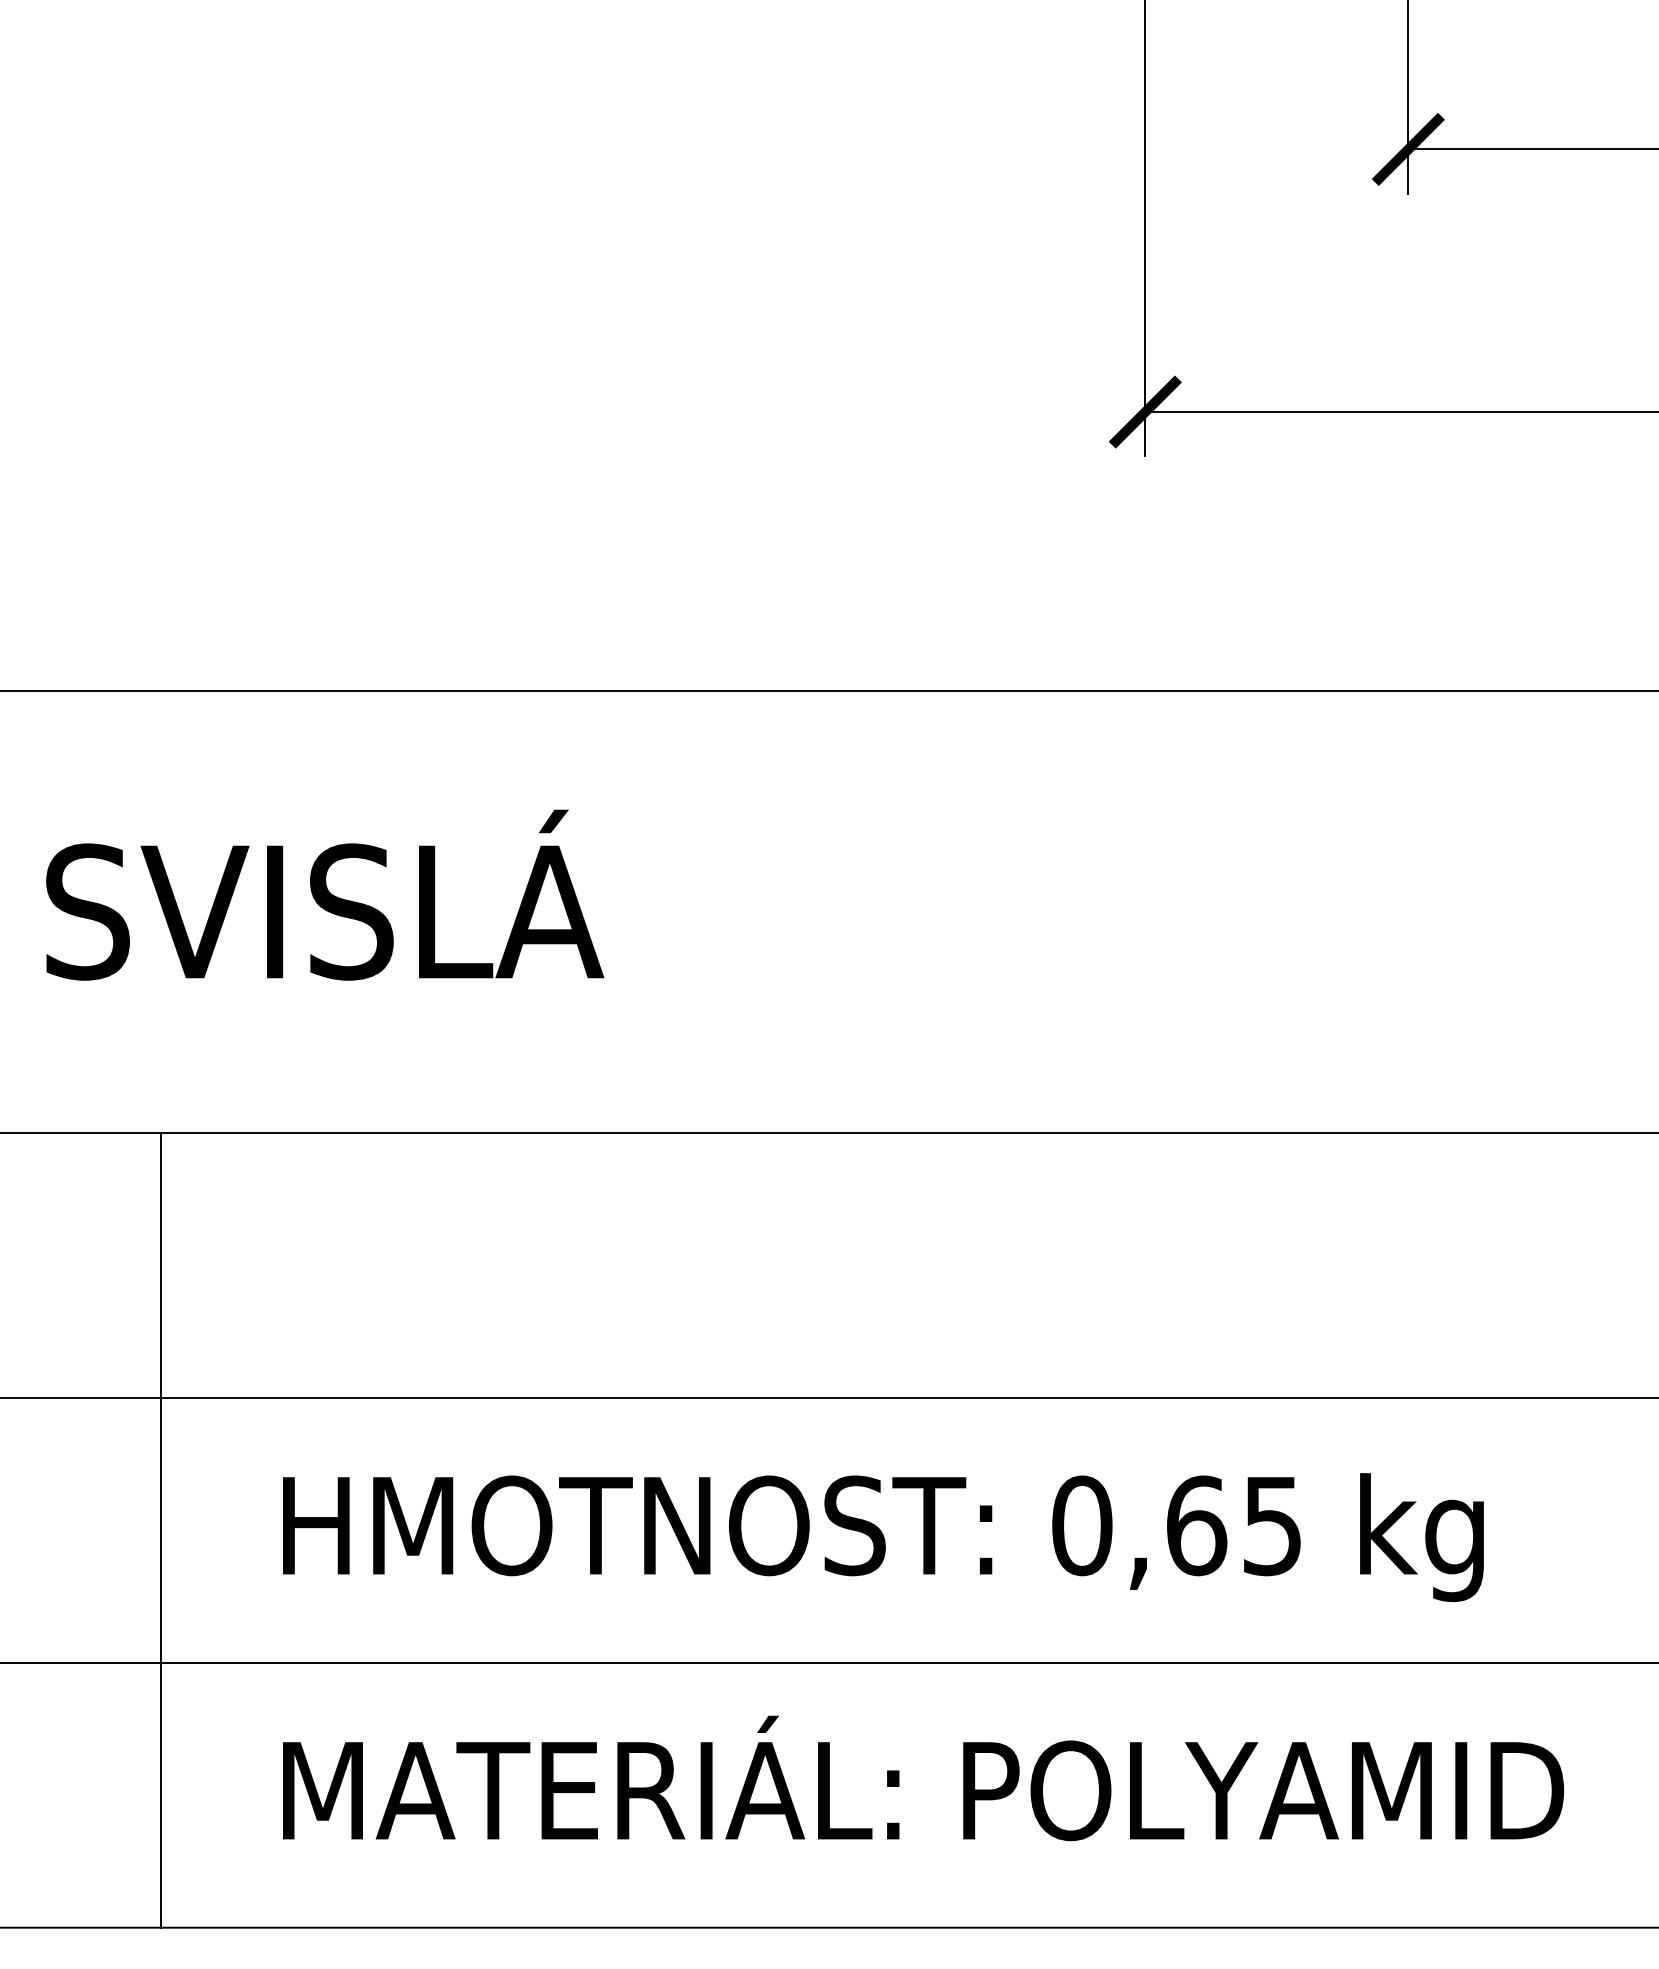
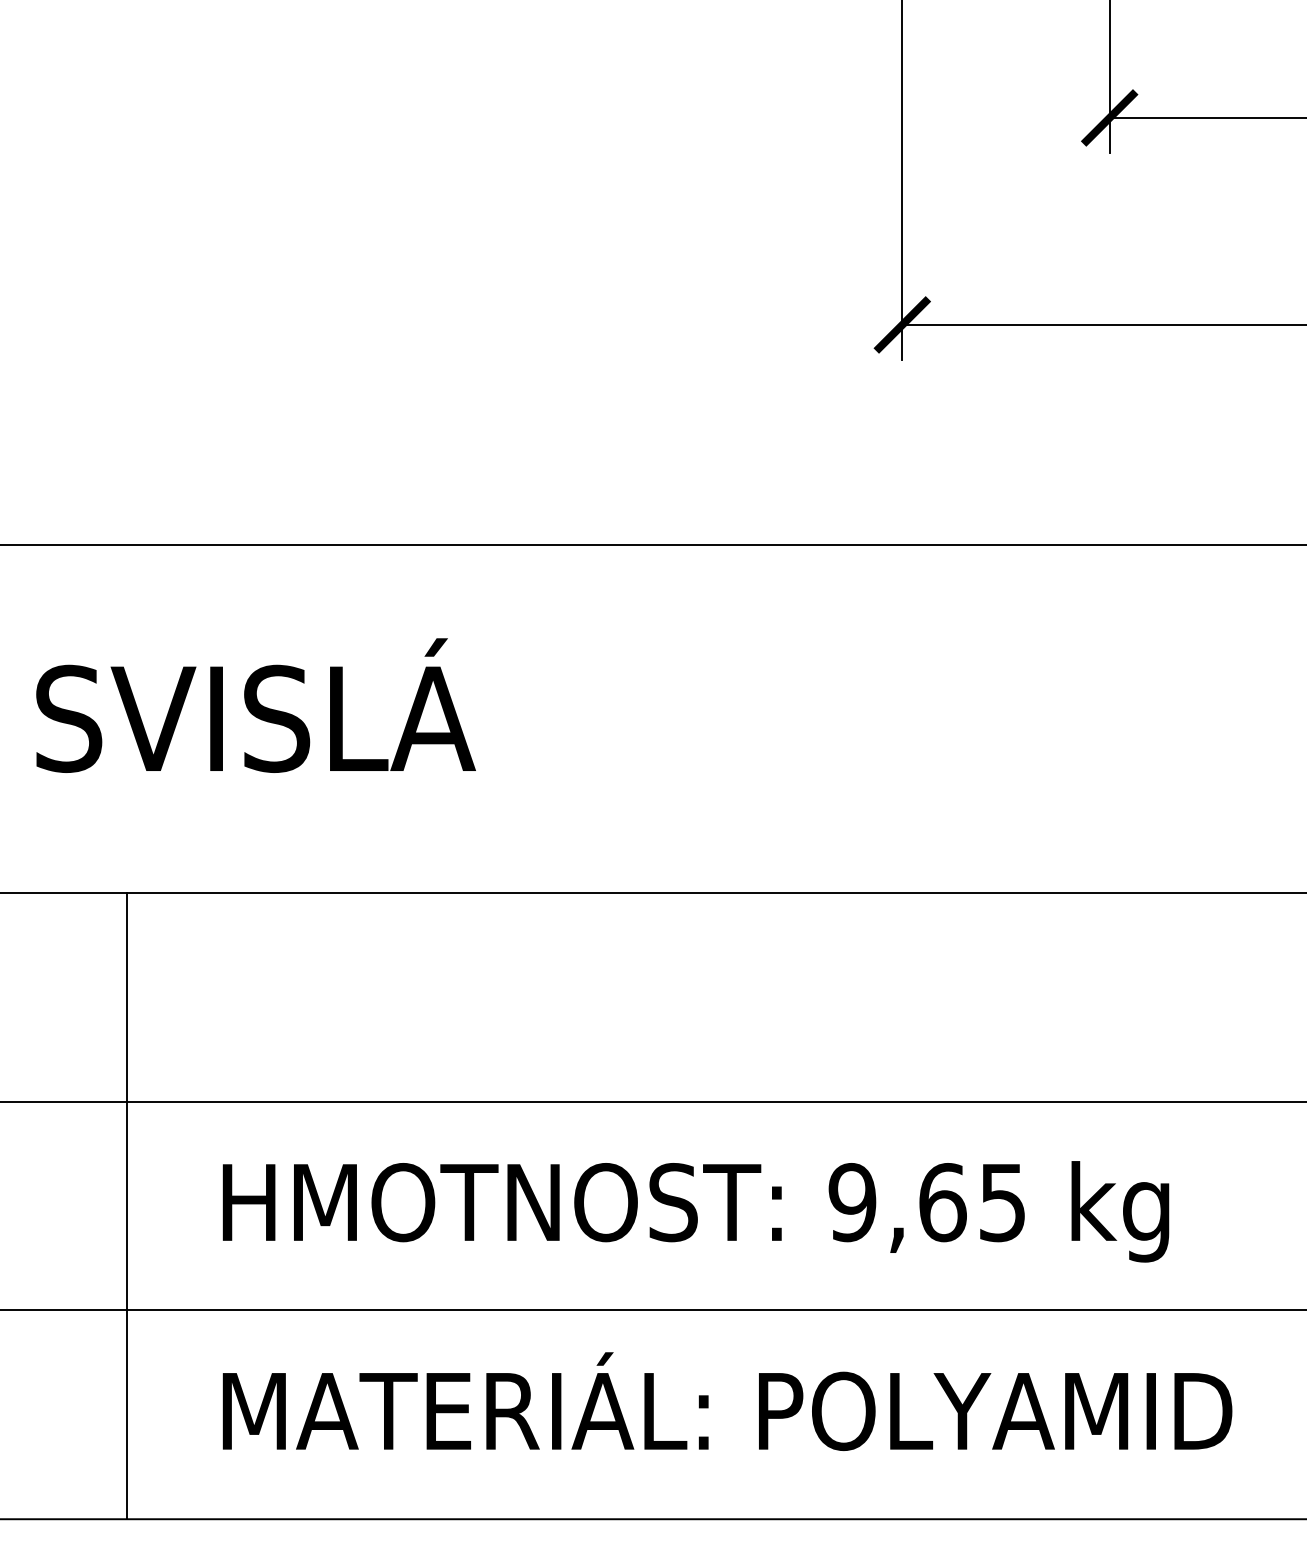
text: (1081, 1525) -> (852, 1202), 0,65 -> 9,65

